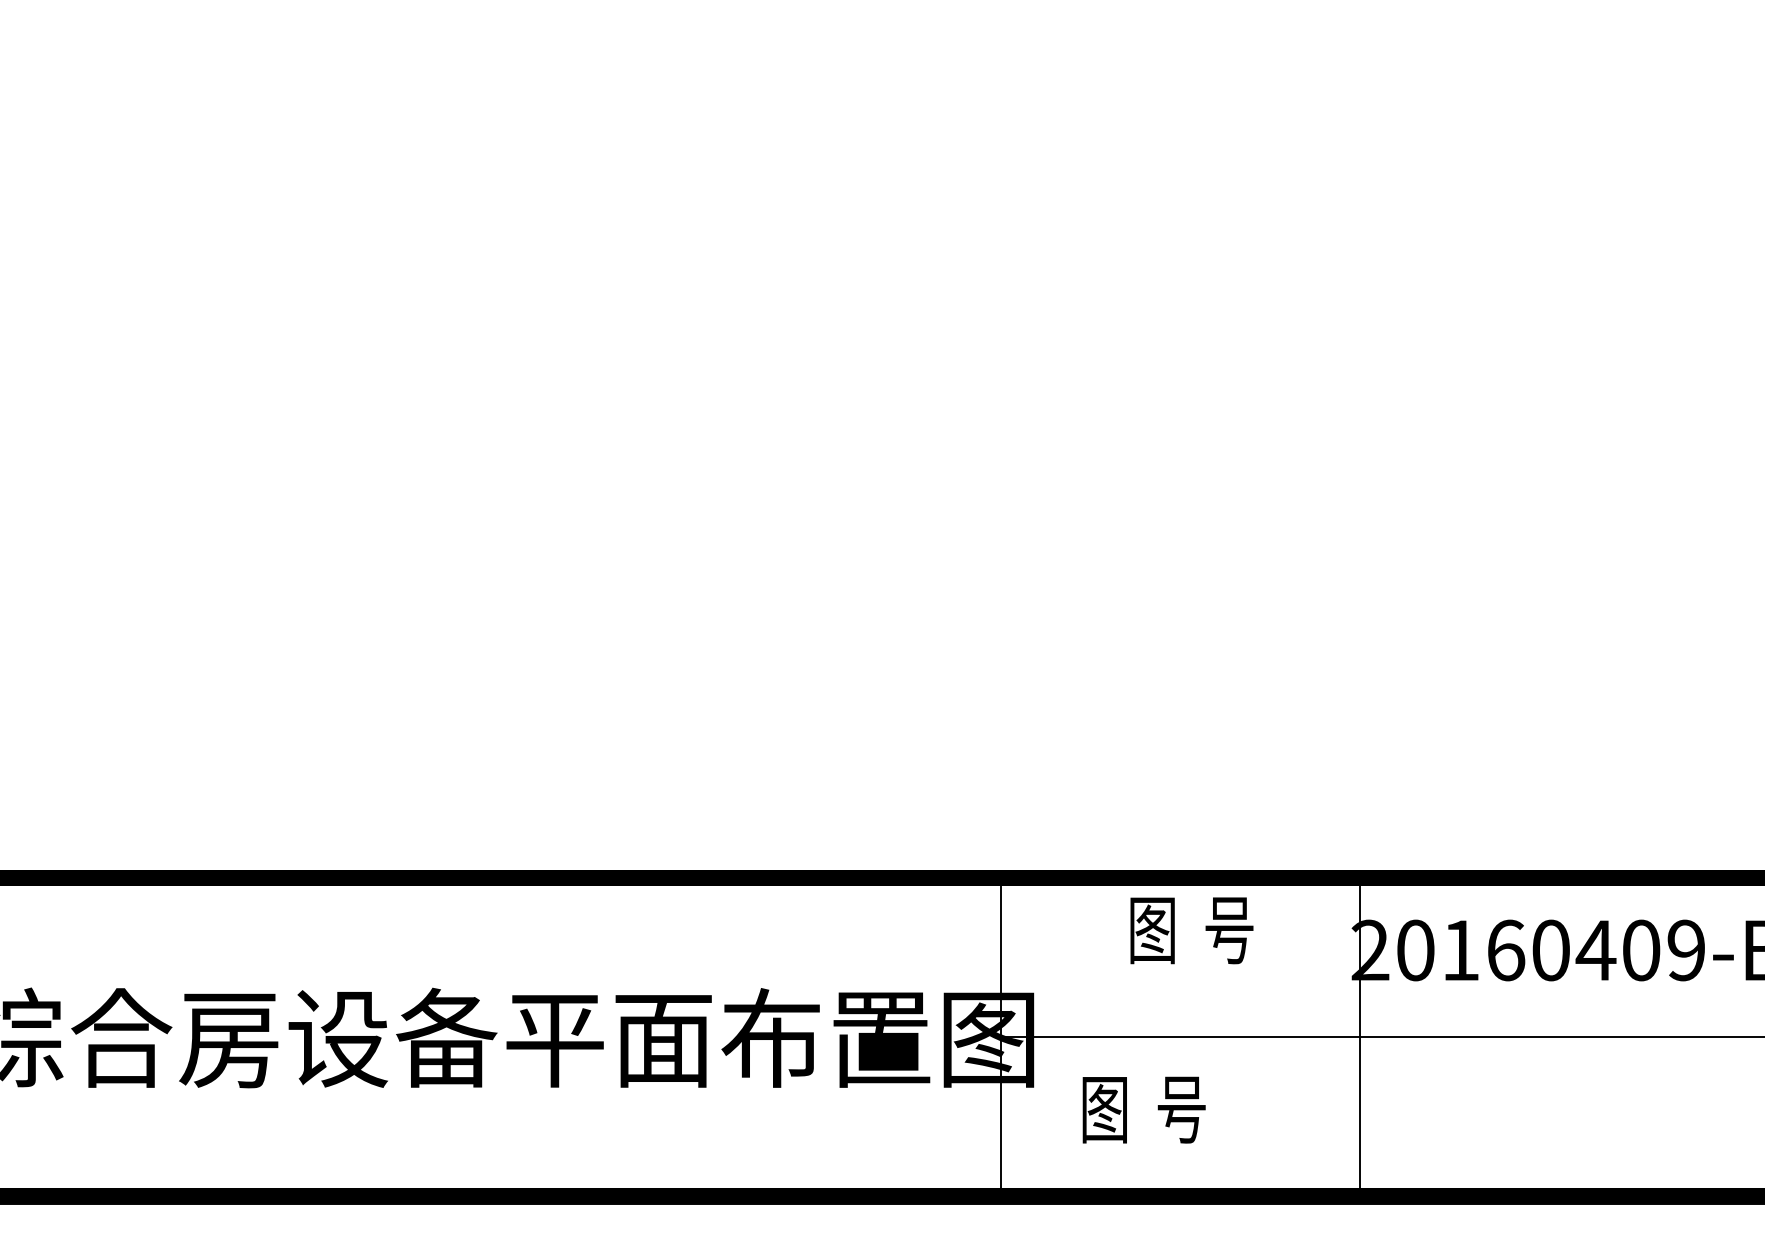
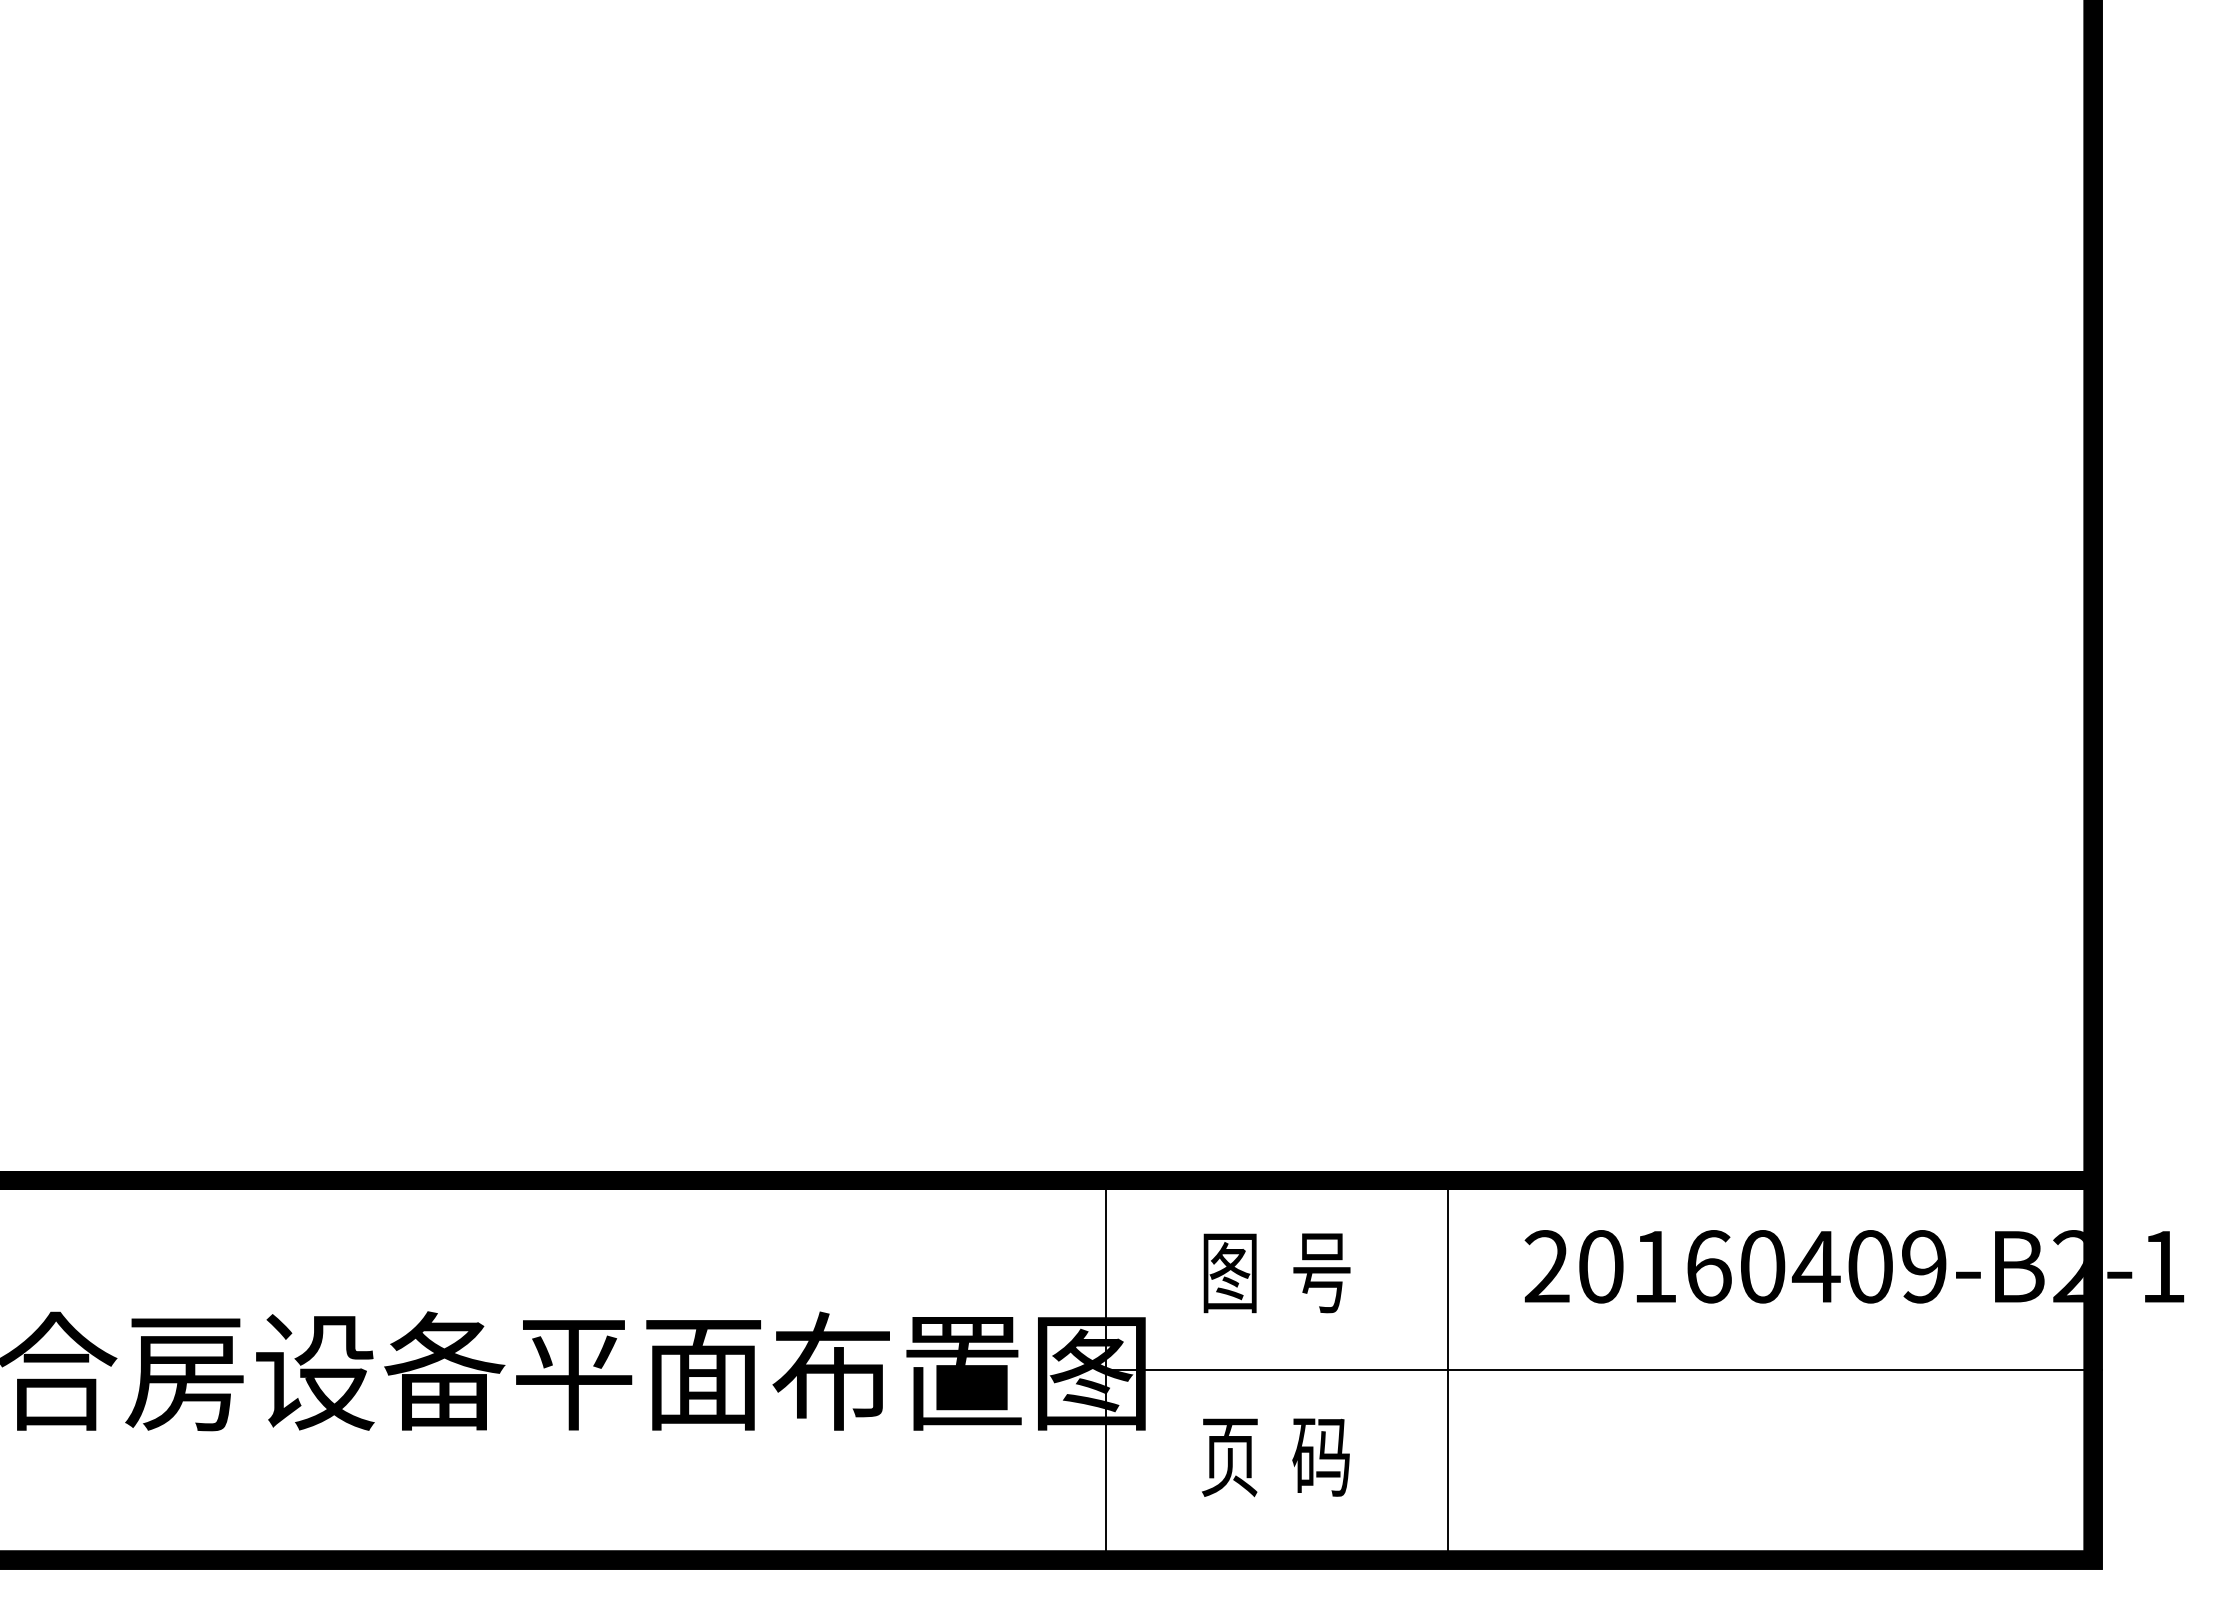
text: (1191, 930) -> (1276, 1273), moved
line: (1359, 1036) -> (1447, 1369), moved
text: (1142, 1110) -> (1275, 1457), 图  号 -> 页  码

